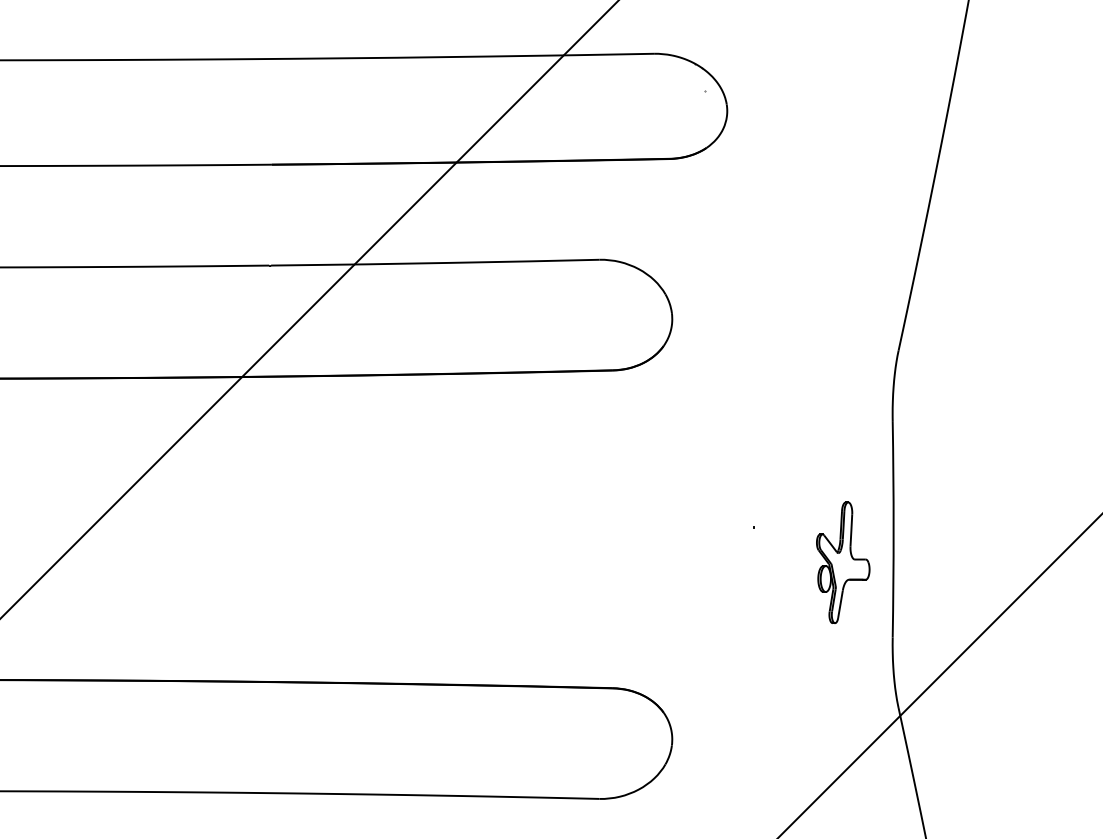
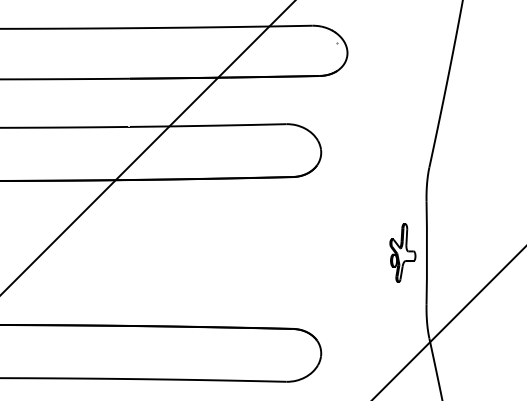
part: (842, 561) -> (402, 252), moved

